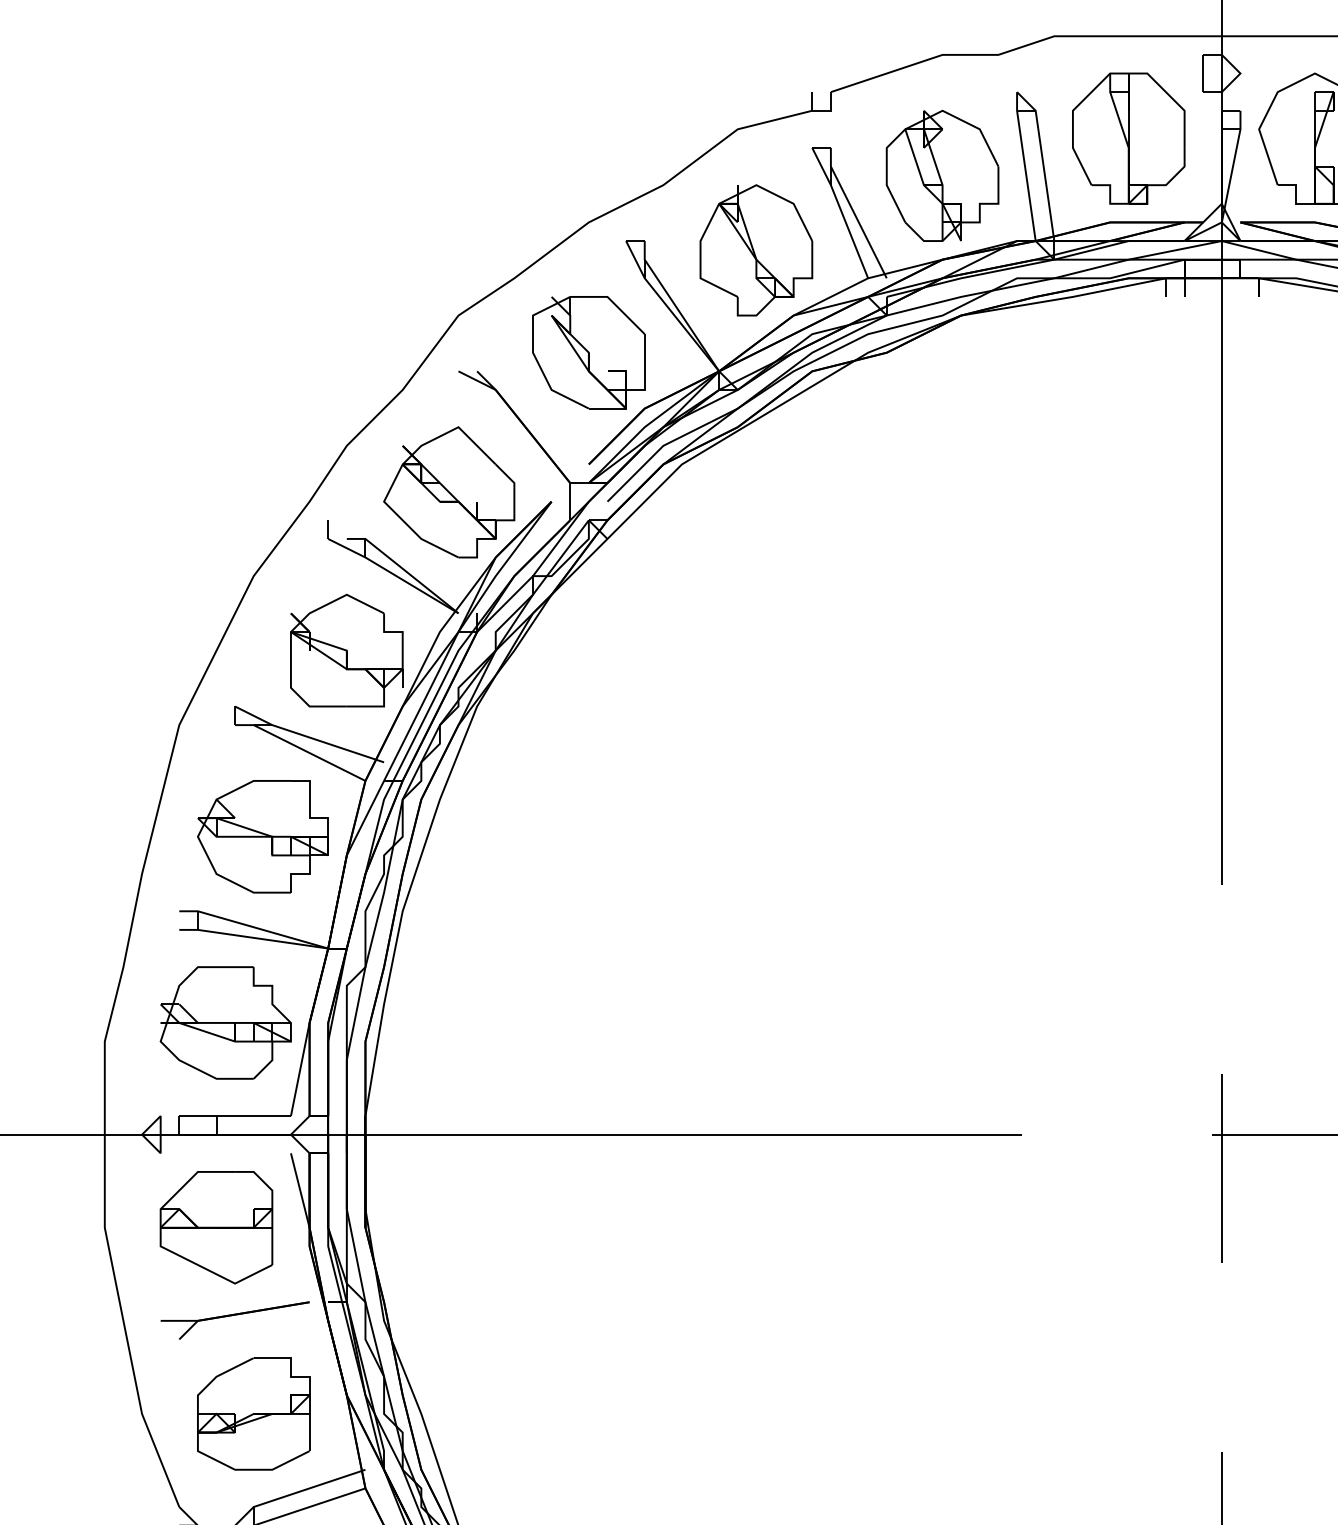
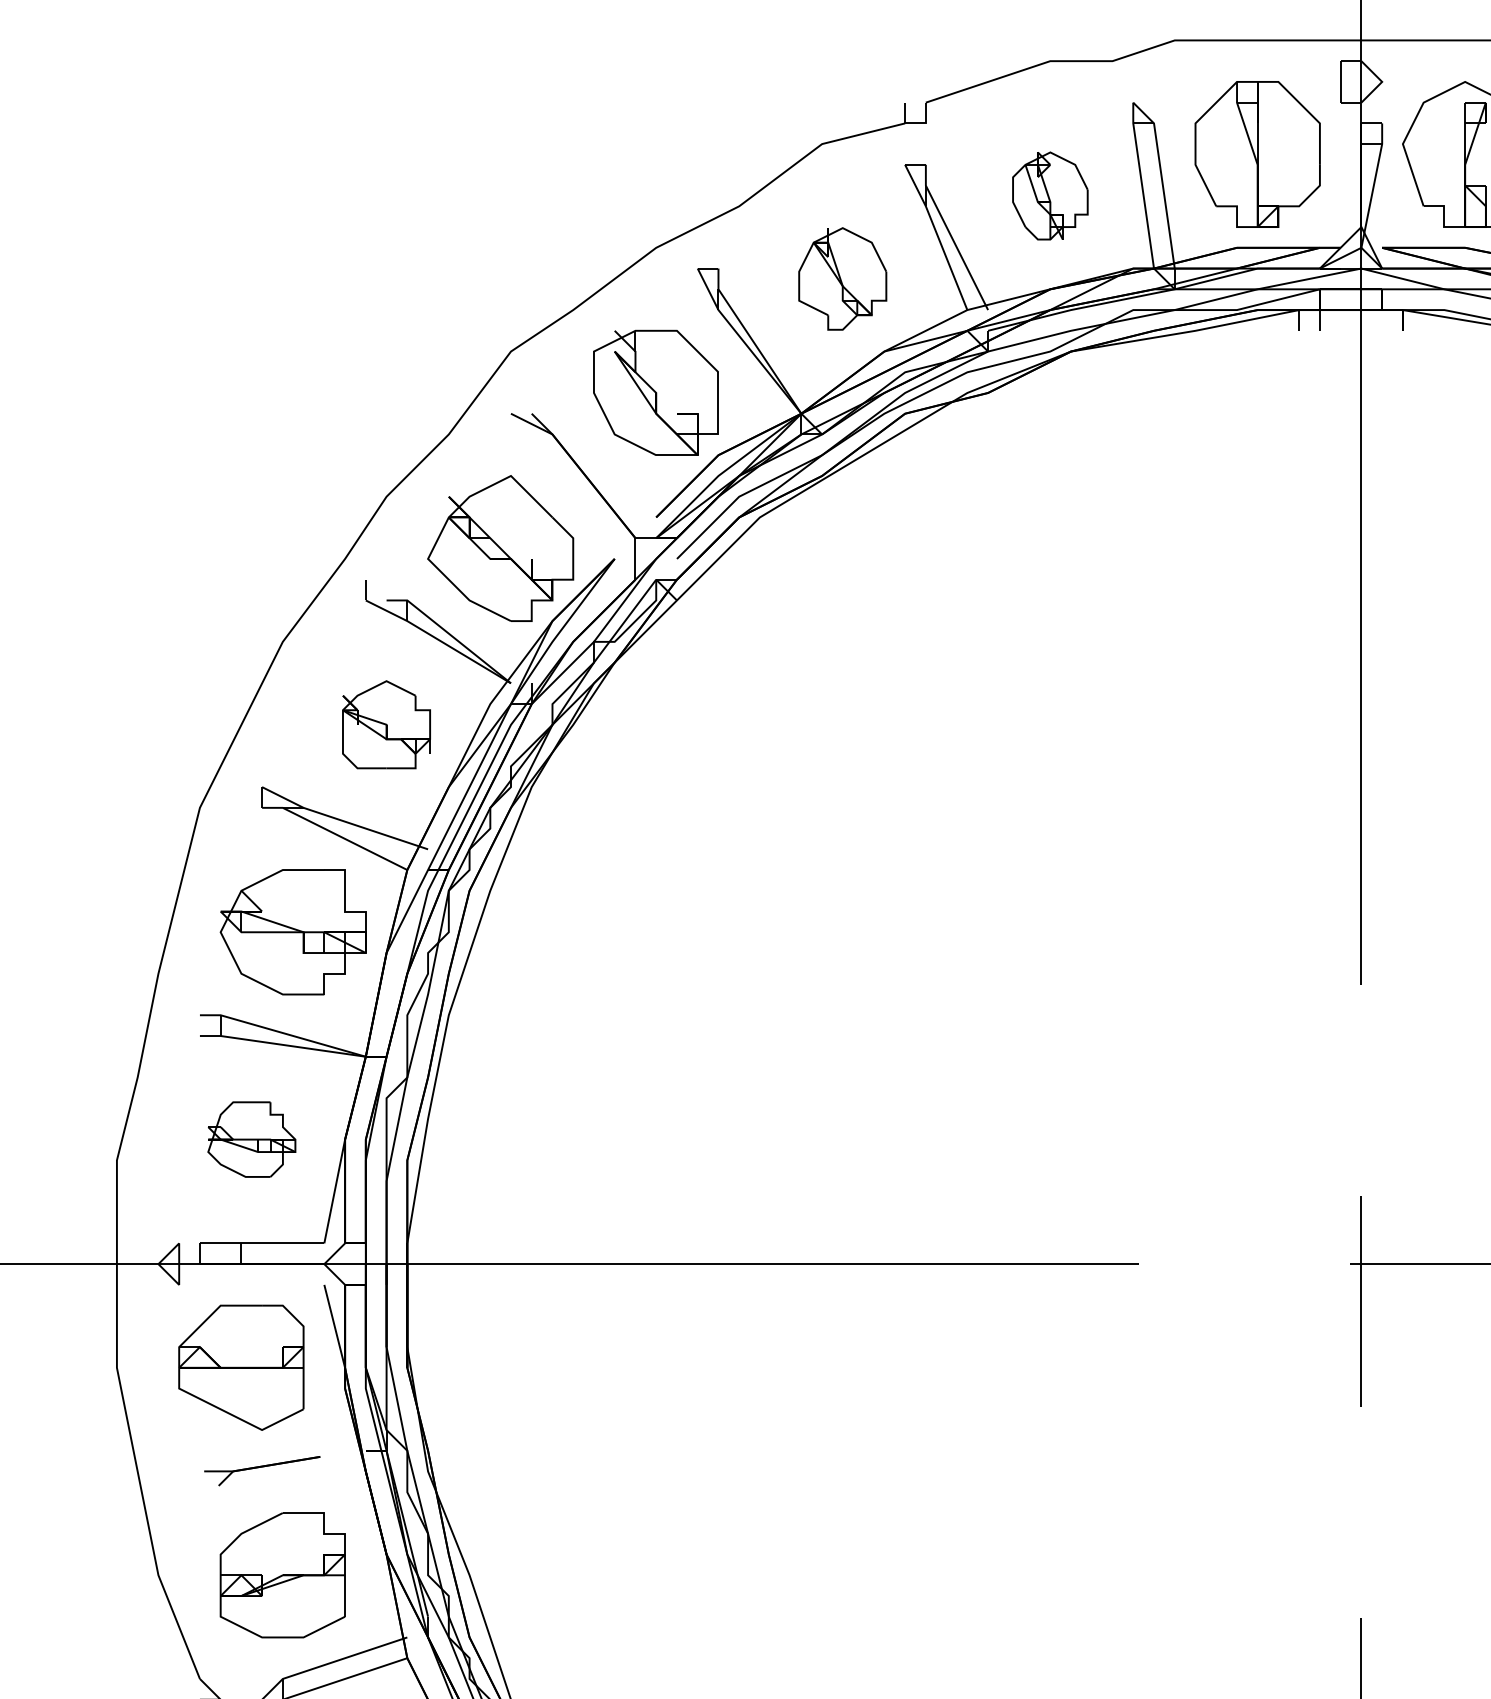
part: (942, 175) -> (1050, 195), size x0.6
part: (756, 249) -> (842, 278), size x0.7
part: (346, 650) -> (386, 724), size x0.7
part: (225, 1022) -> (251, 1139), size x0.6
part: (235, 1319) -> (262, 1470), size x0.7

